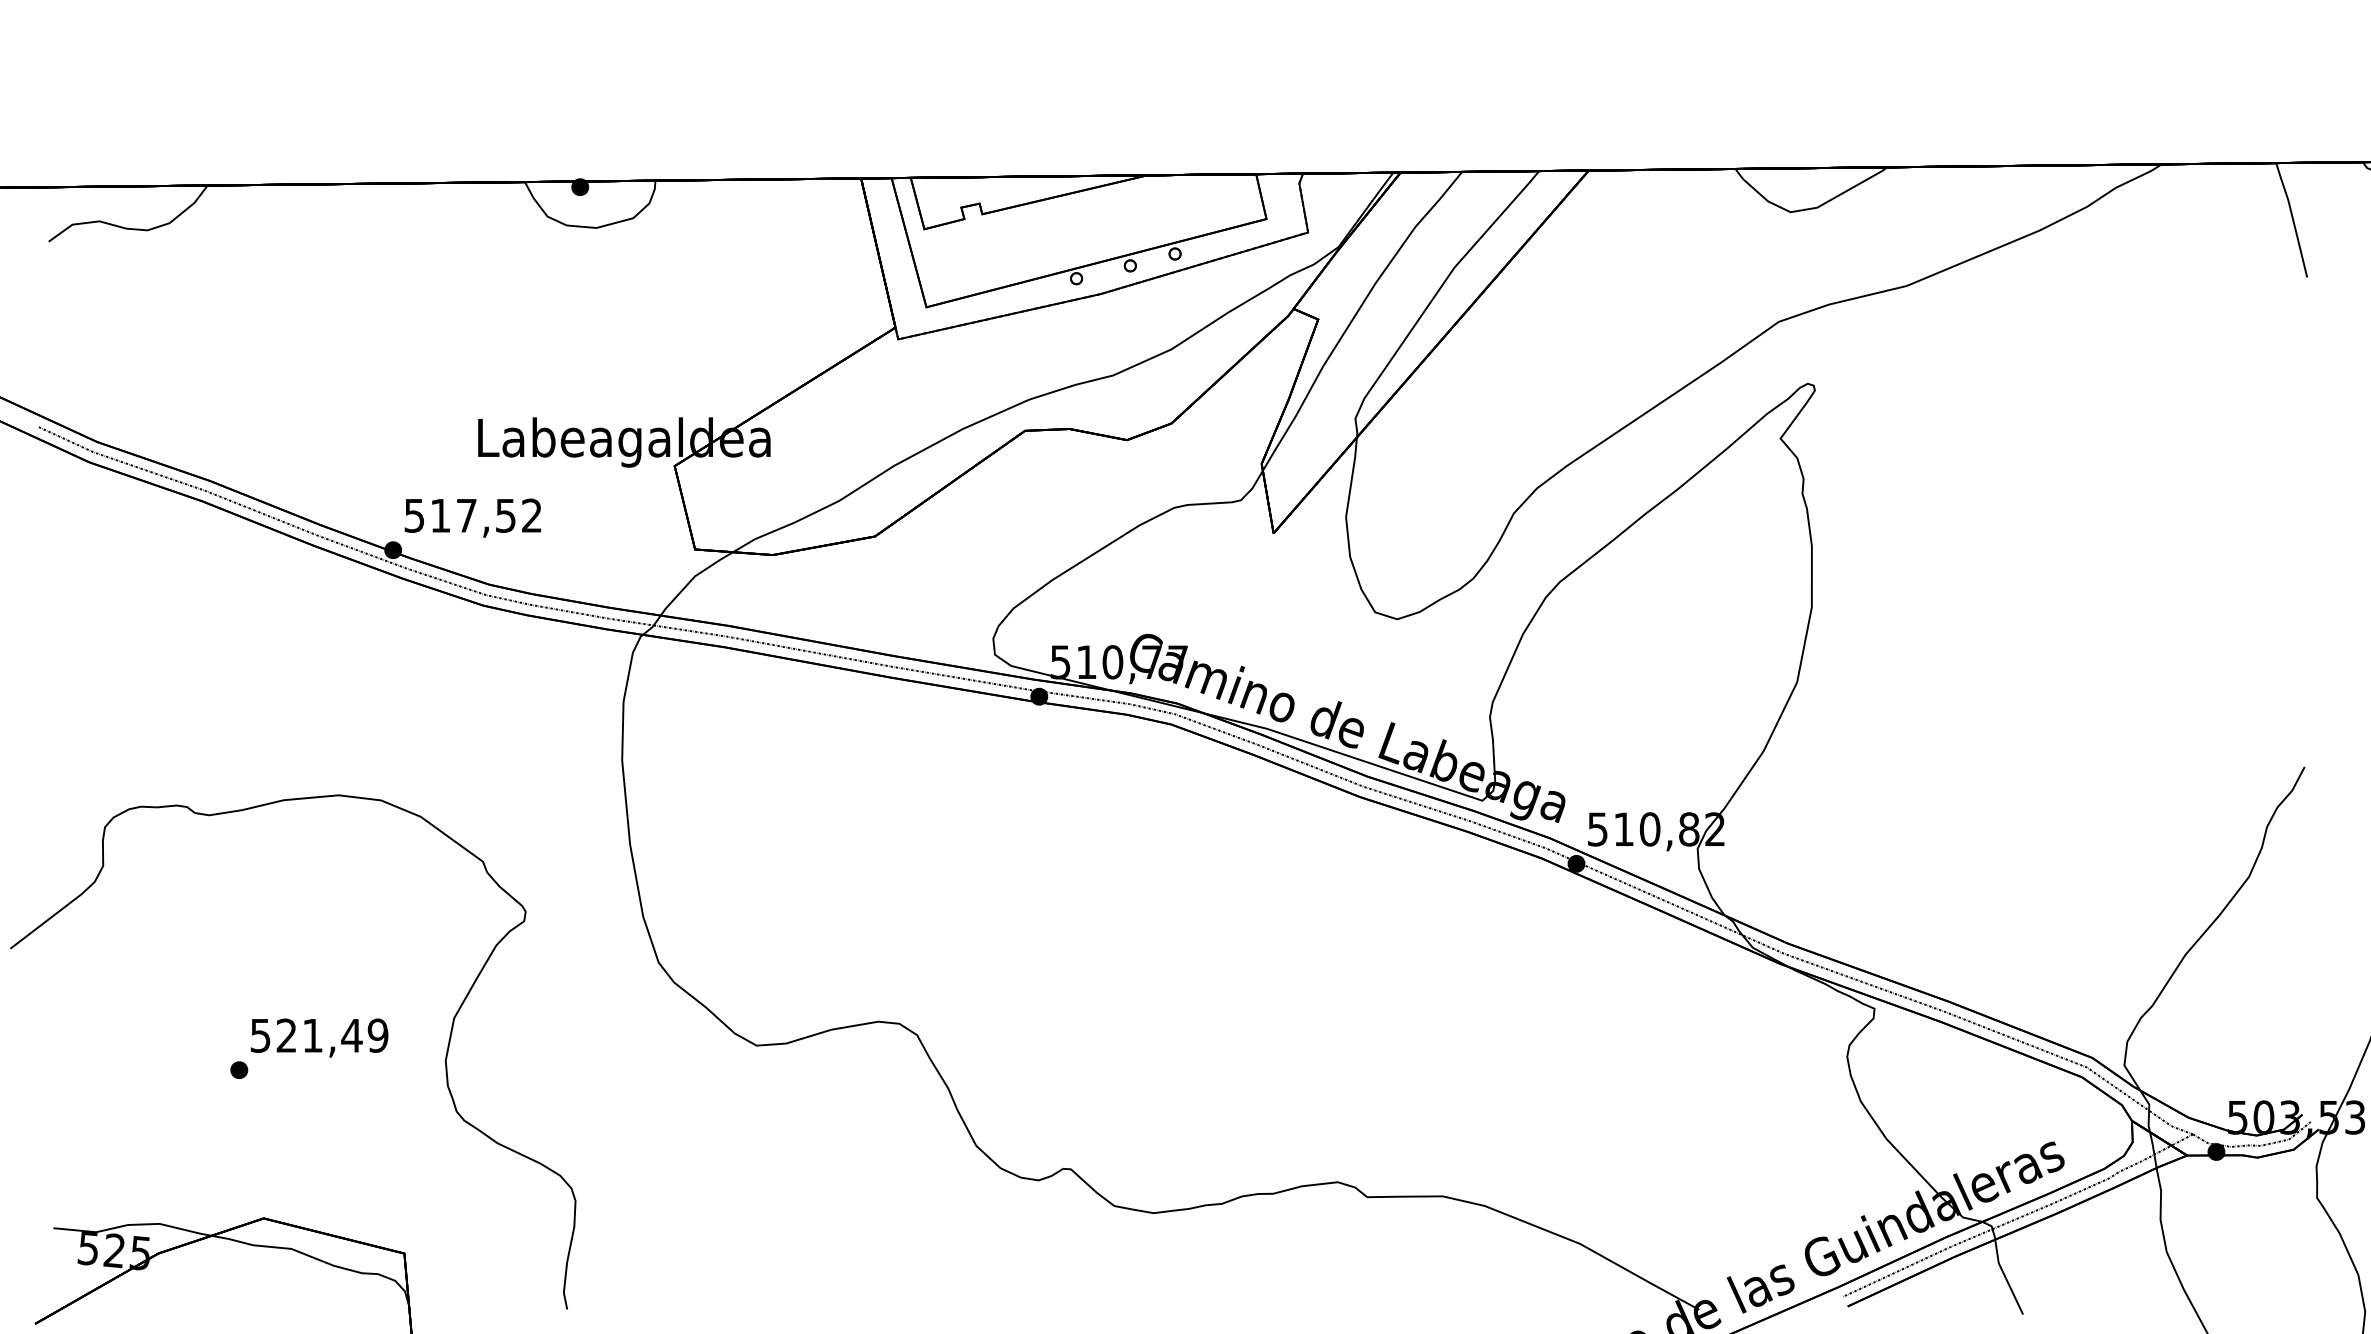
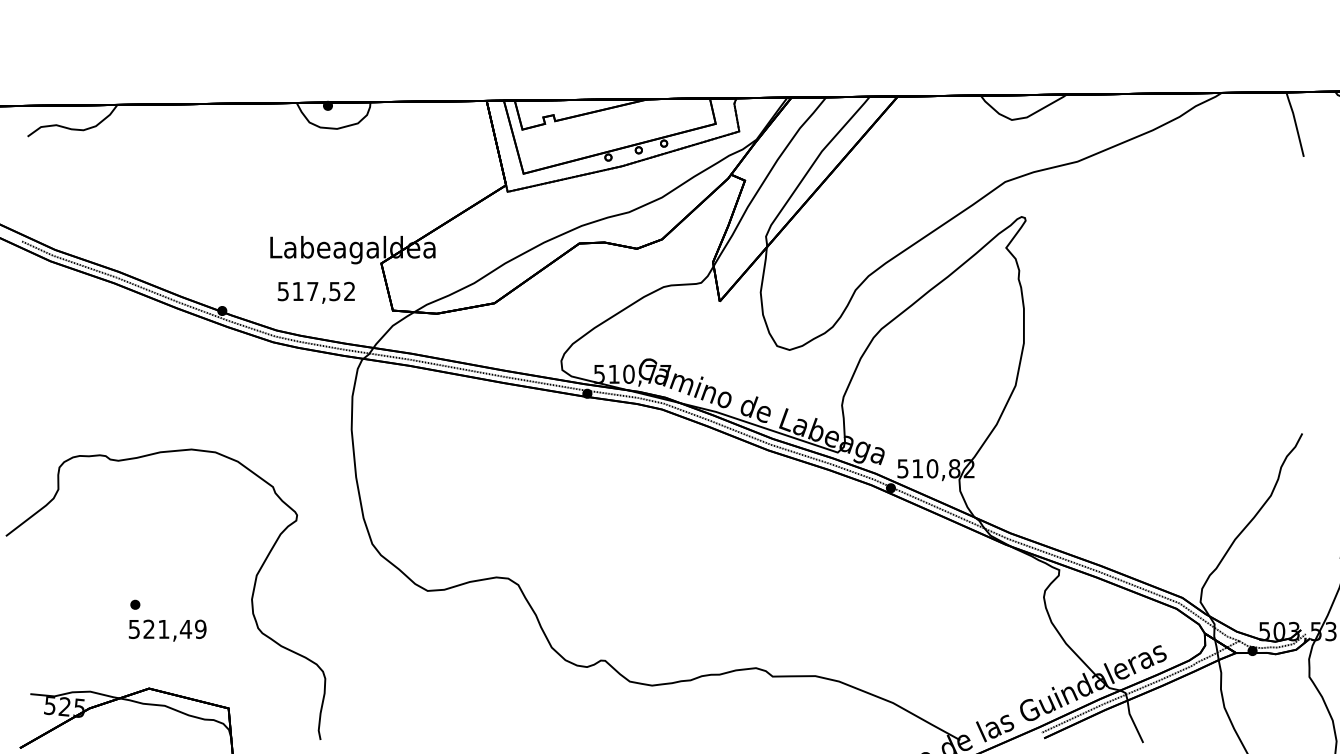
text: (471, 517) -> (315, 292), moved
text: (319, 1037) -> (167, 630), moved

